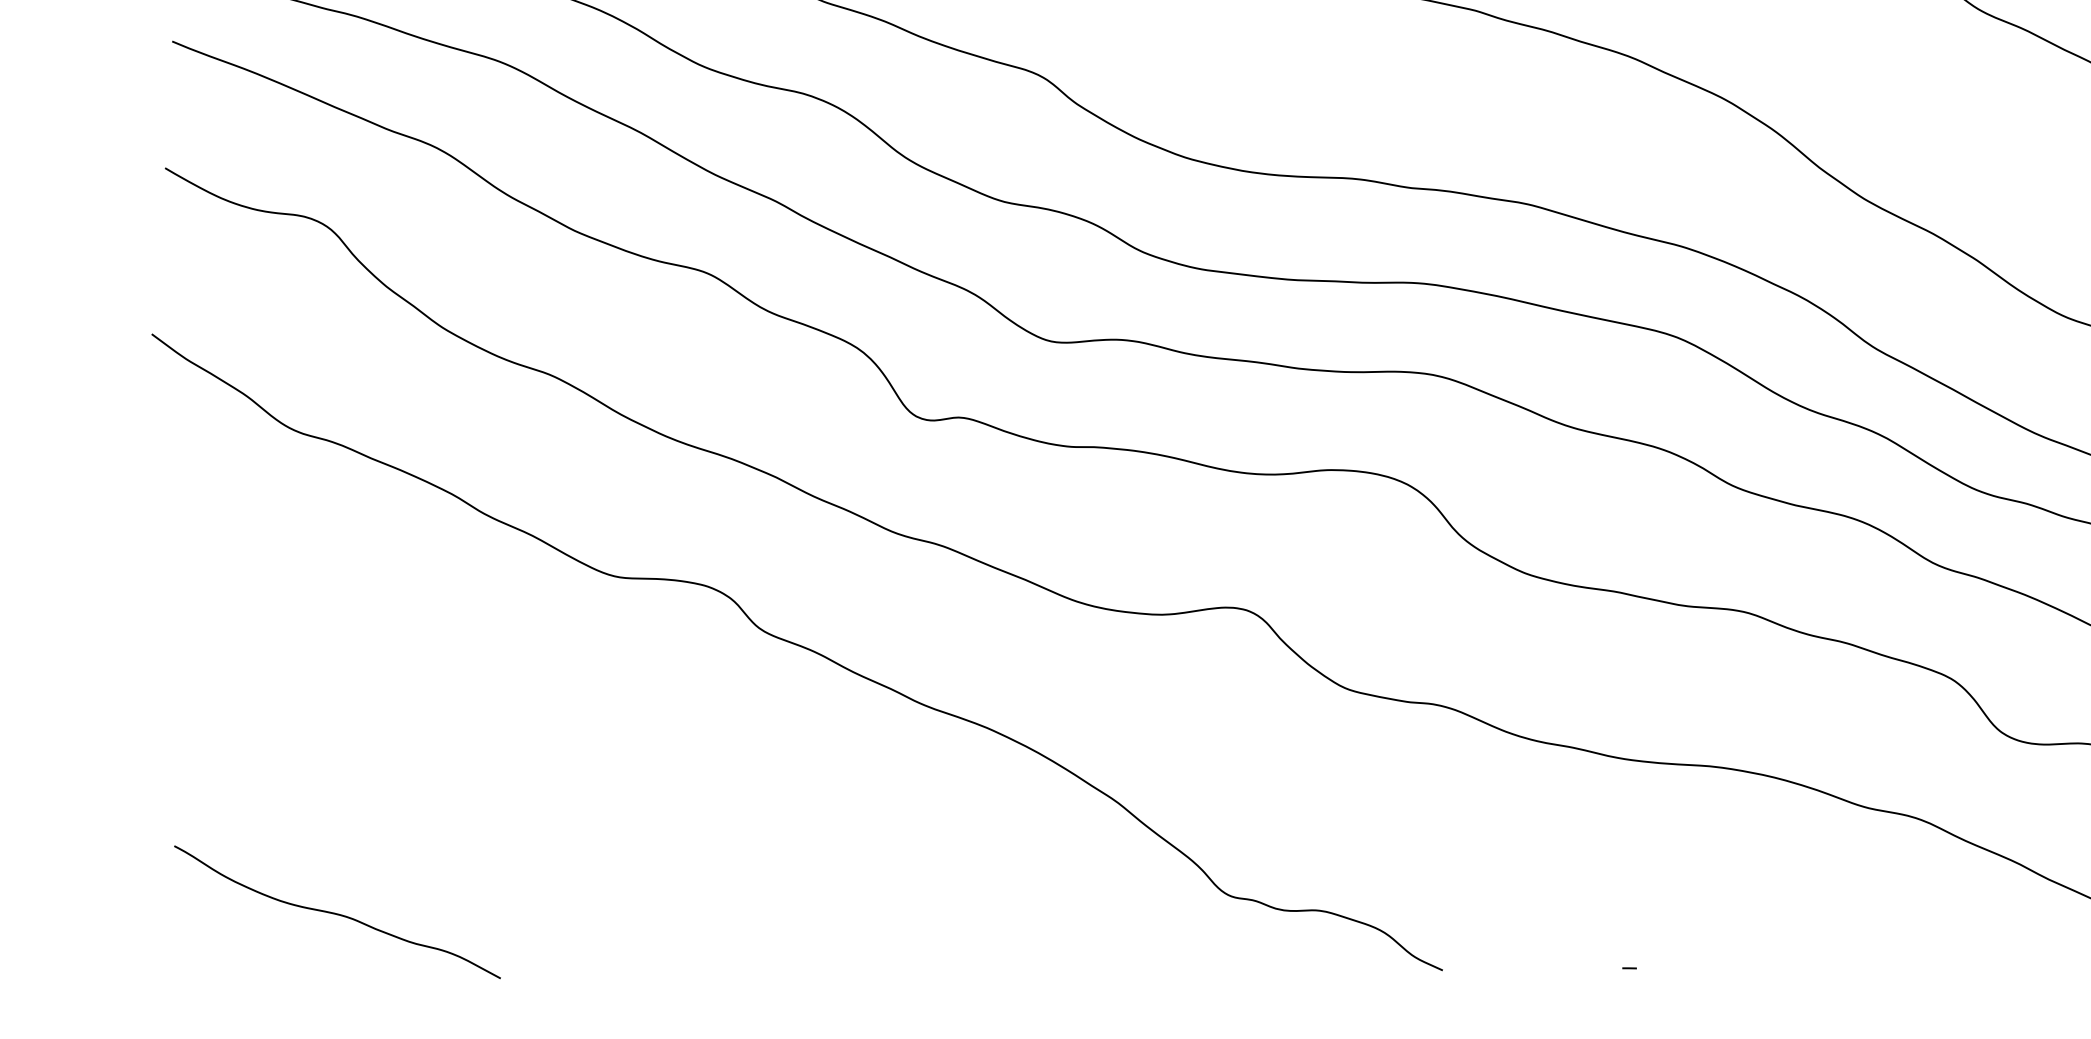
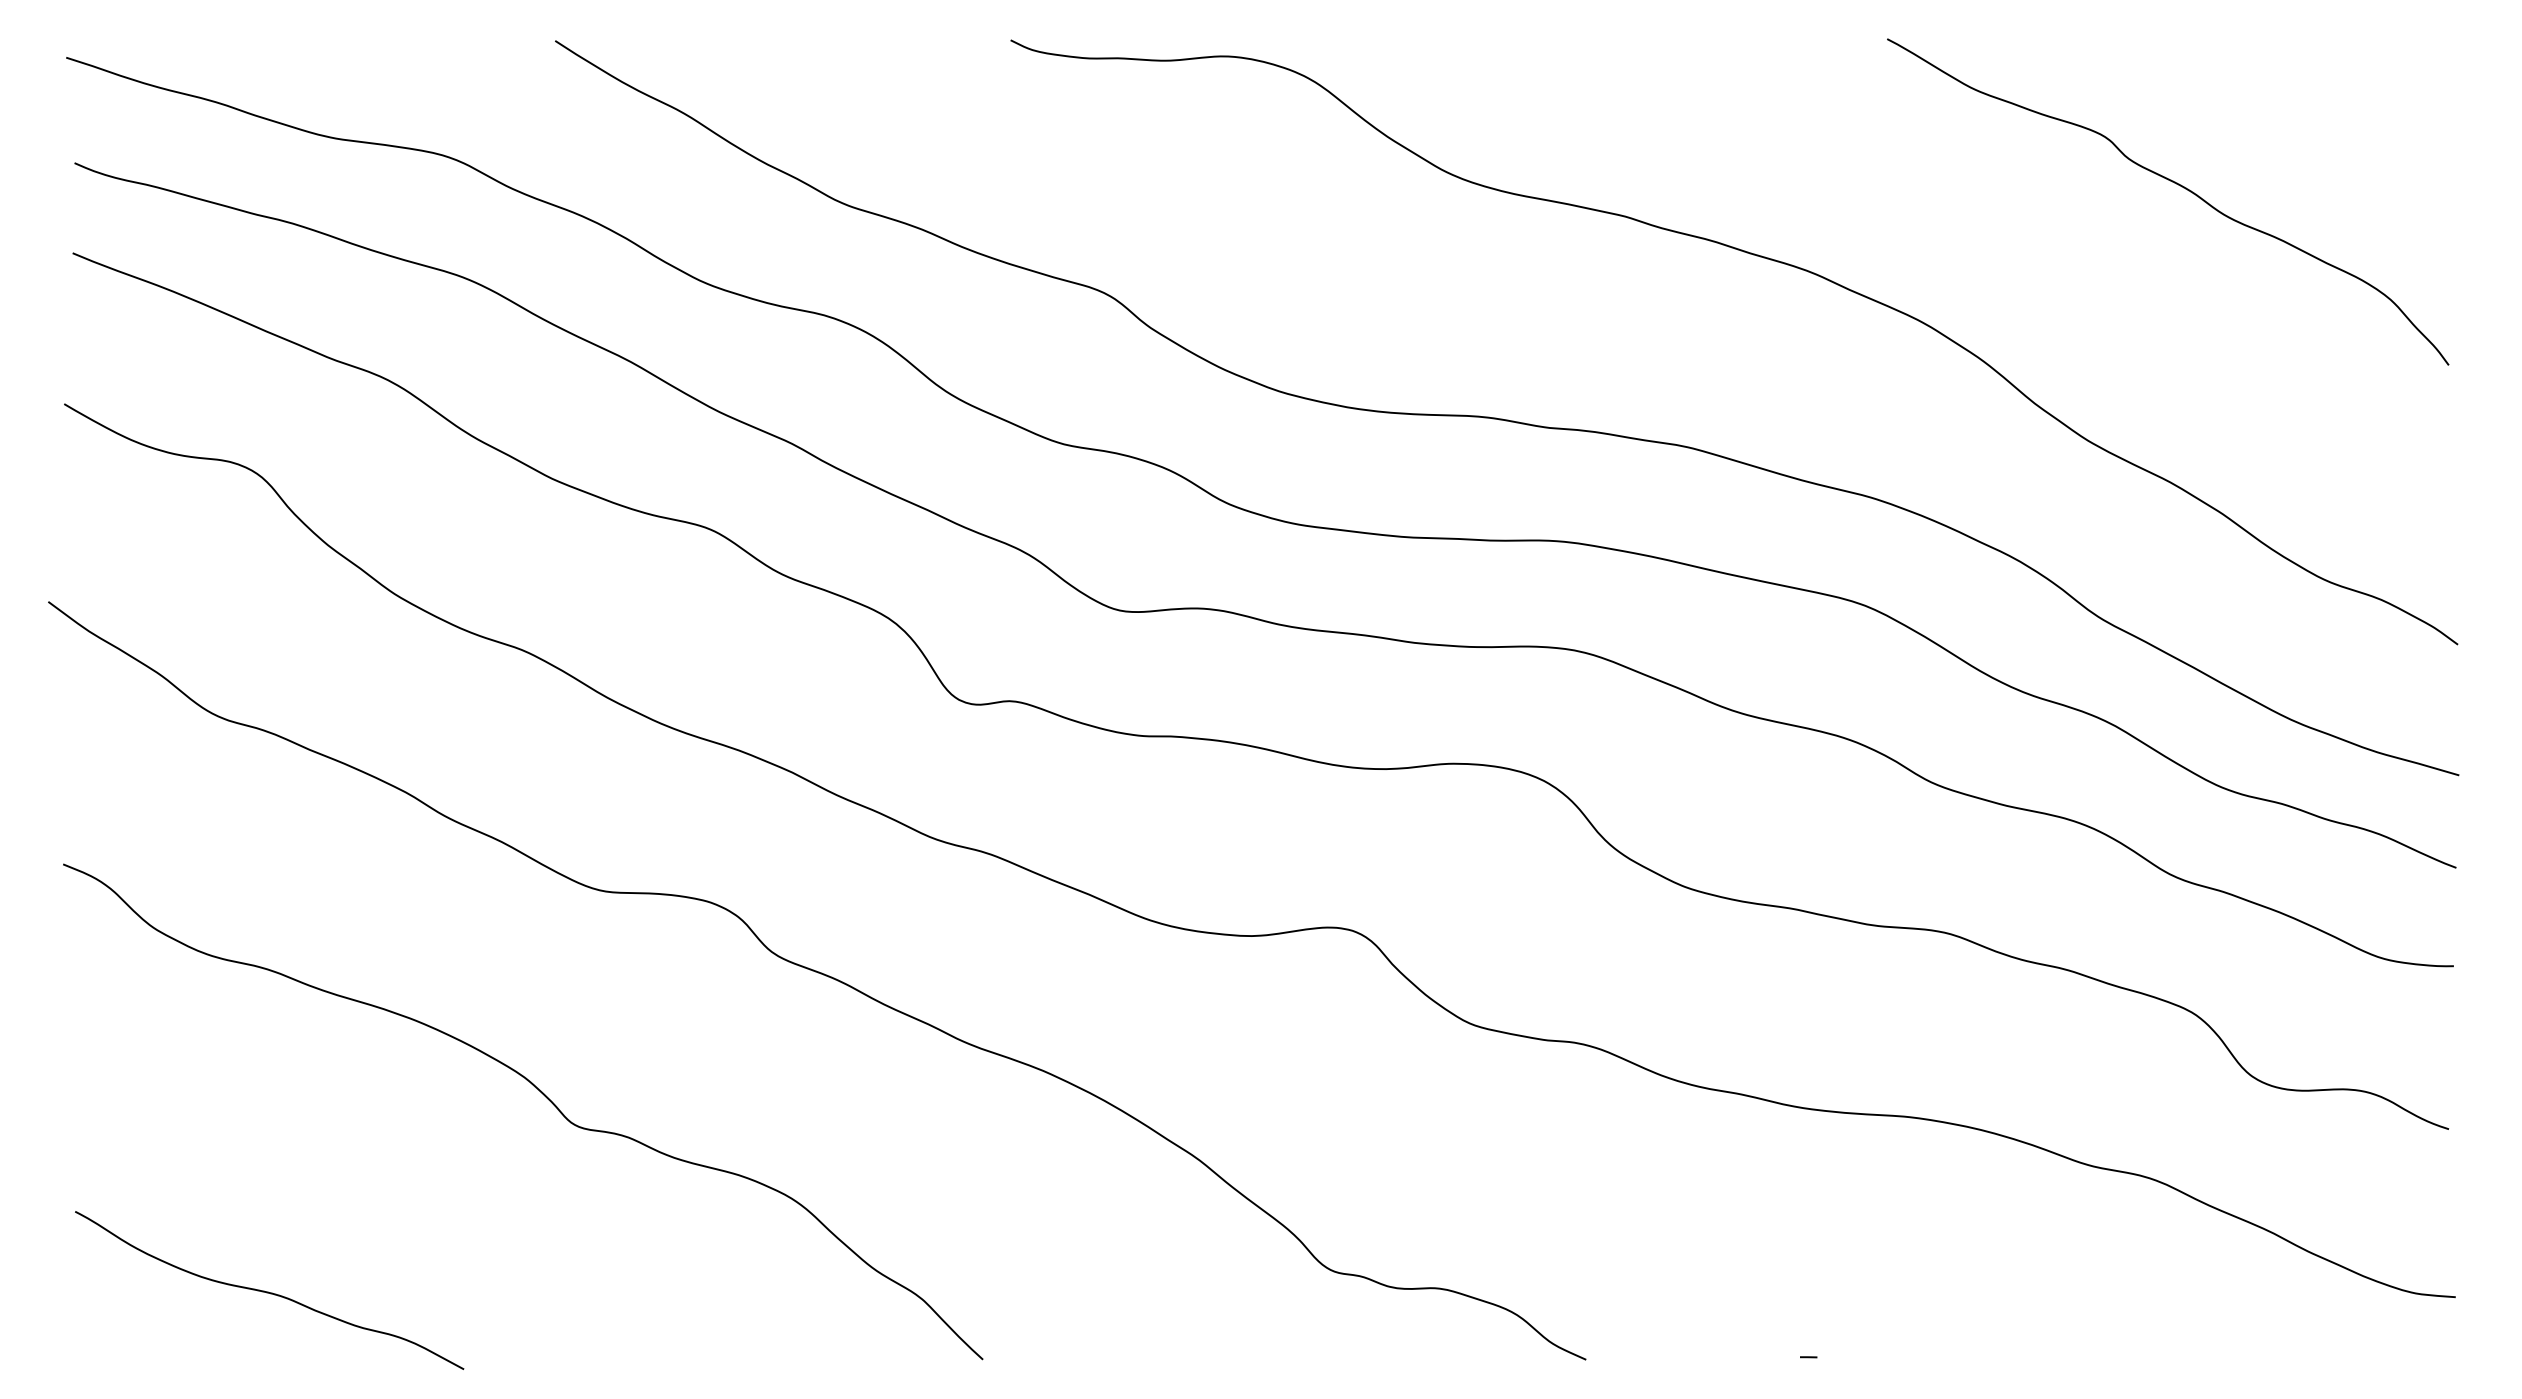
curve: (565, 746) -> (541, 1093), added

